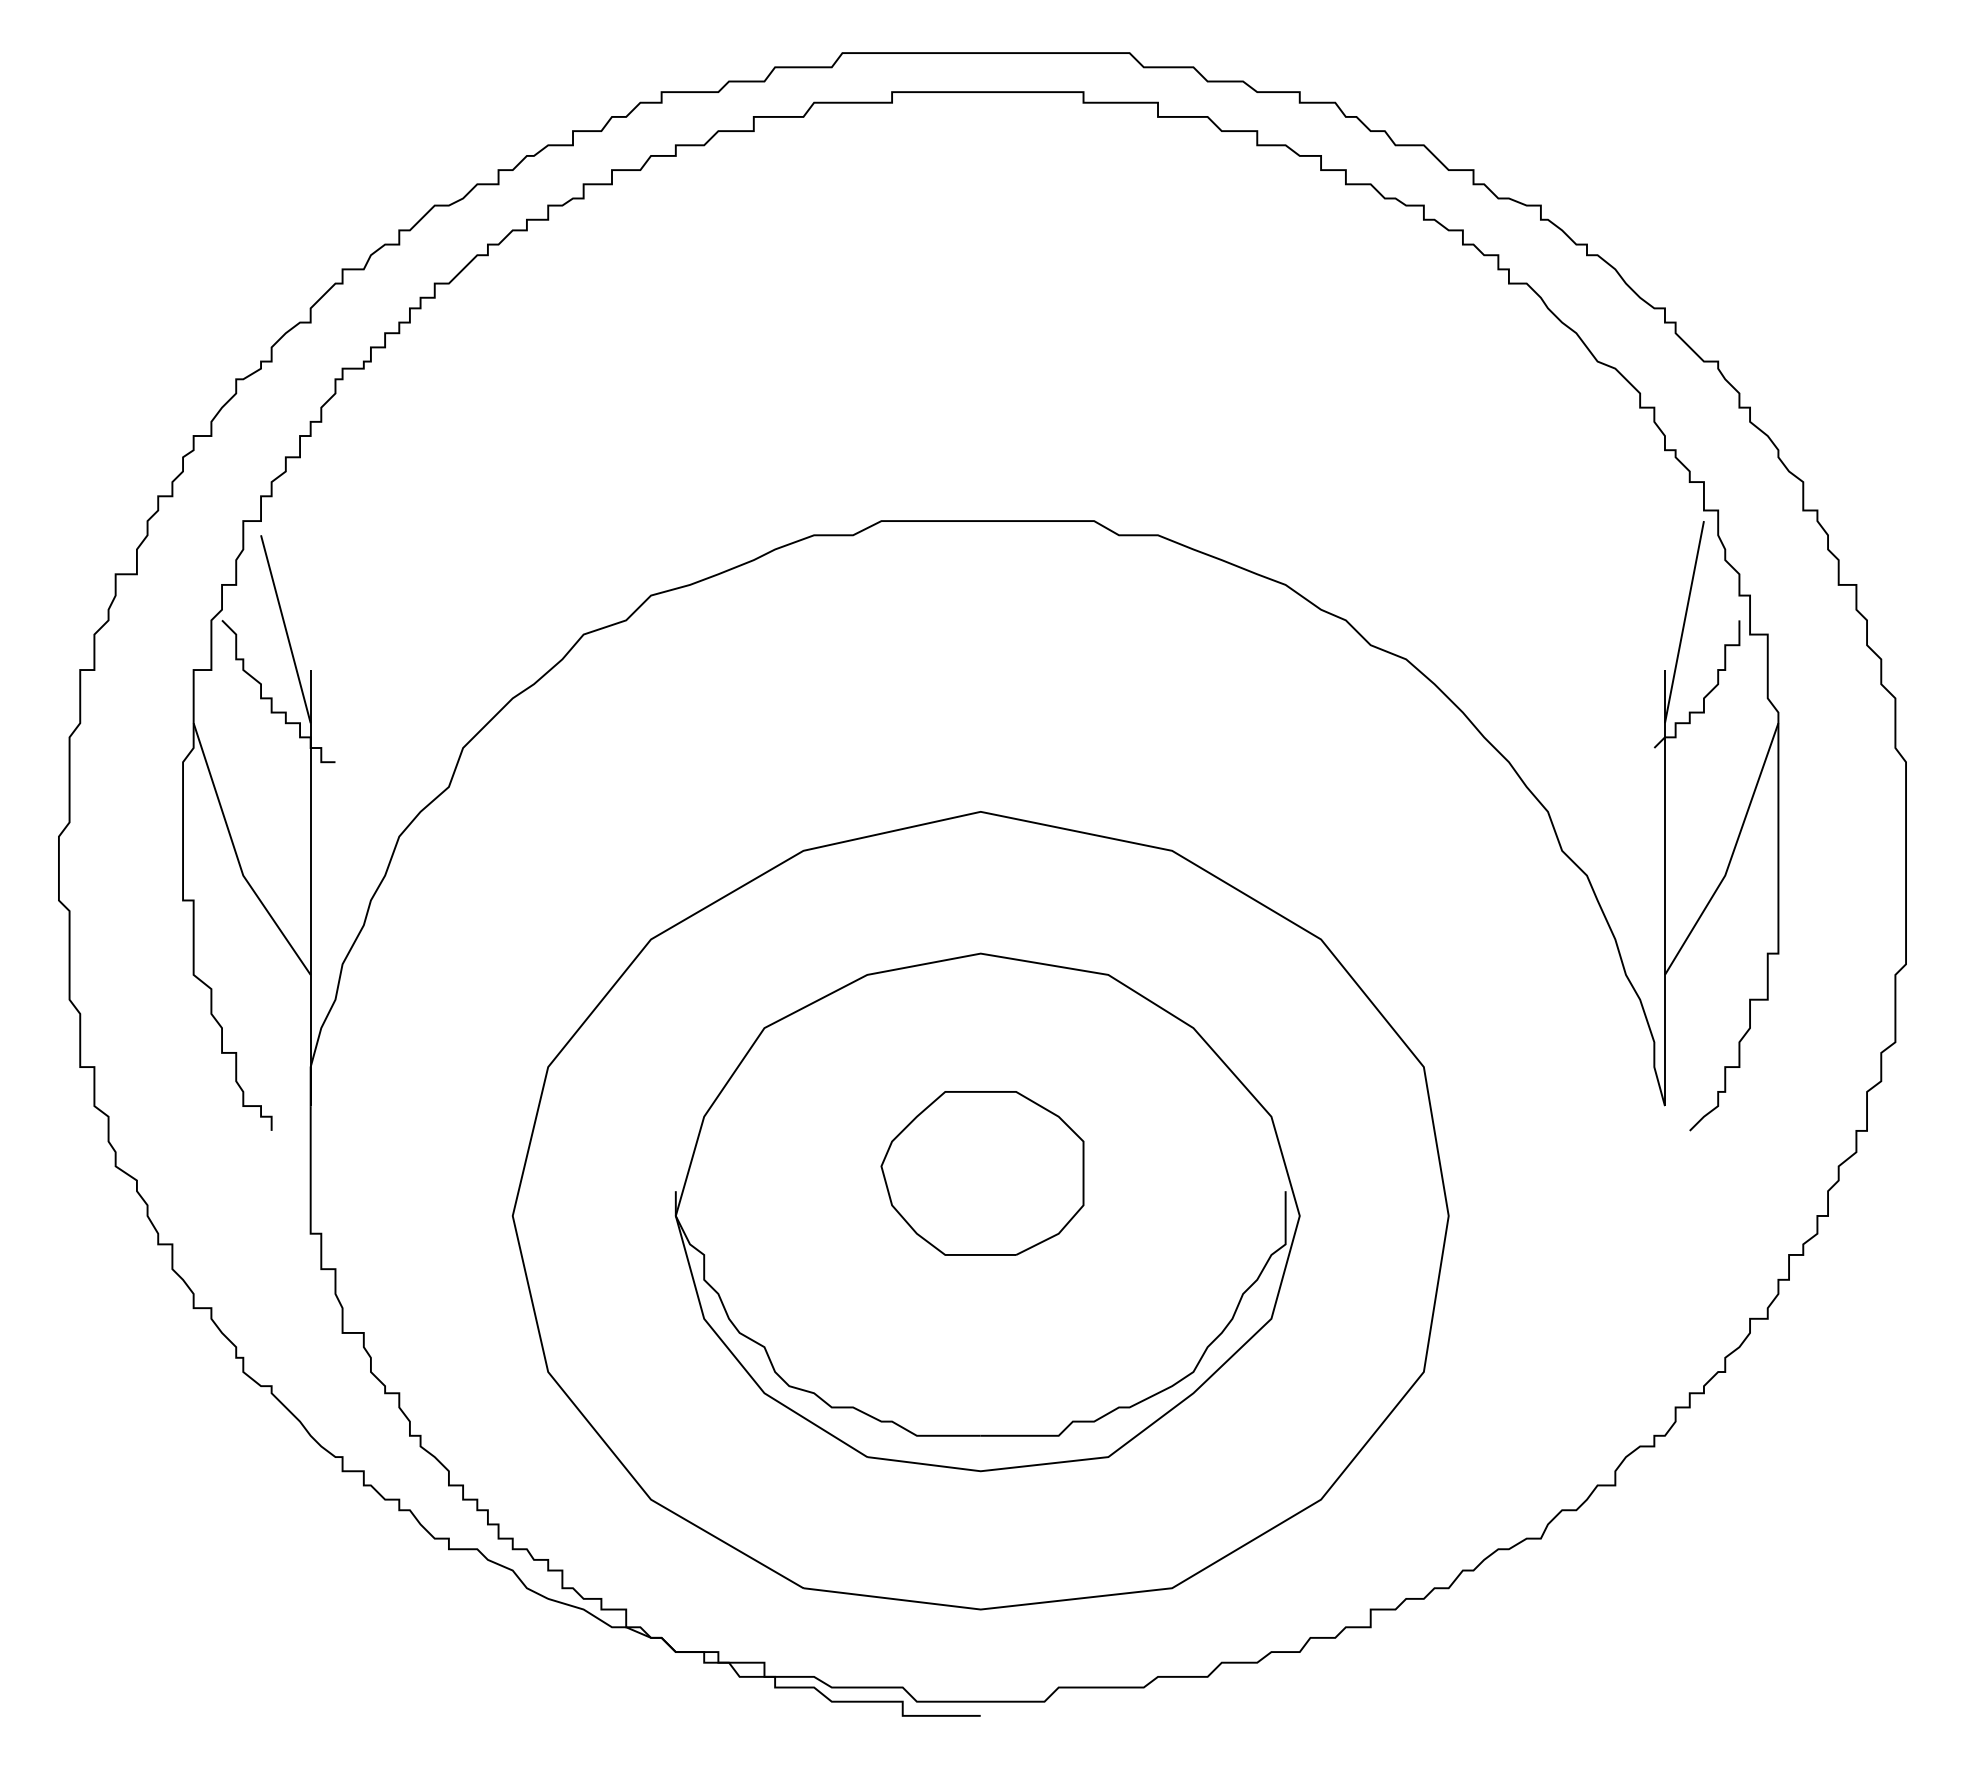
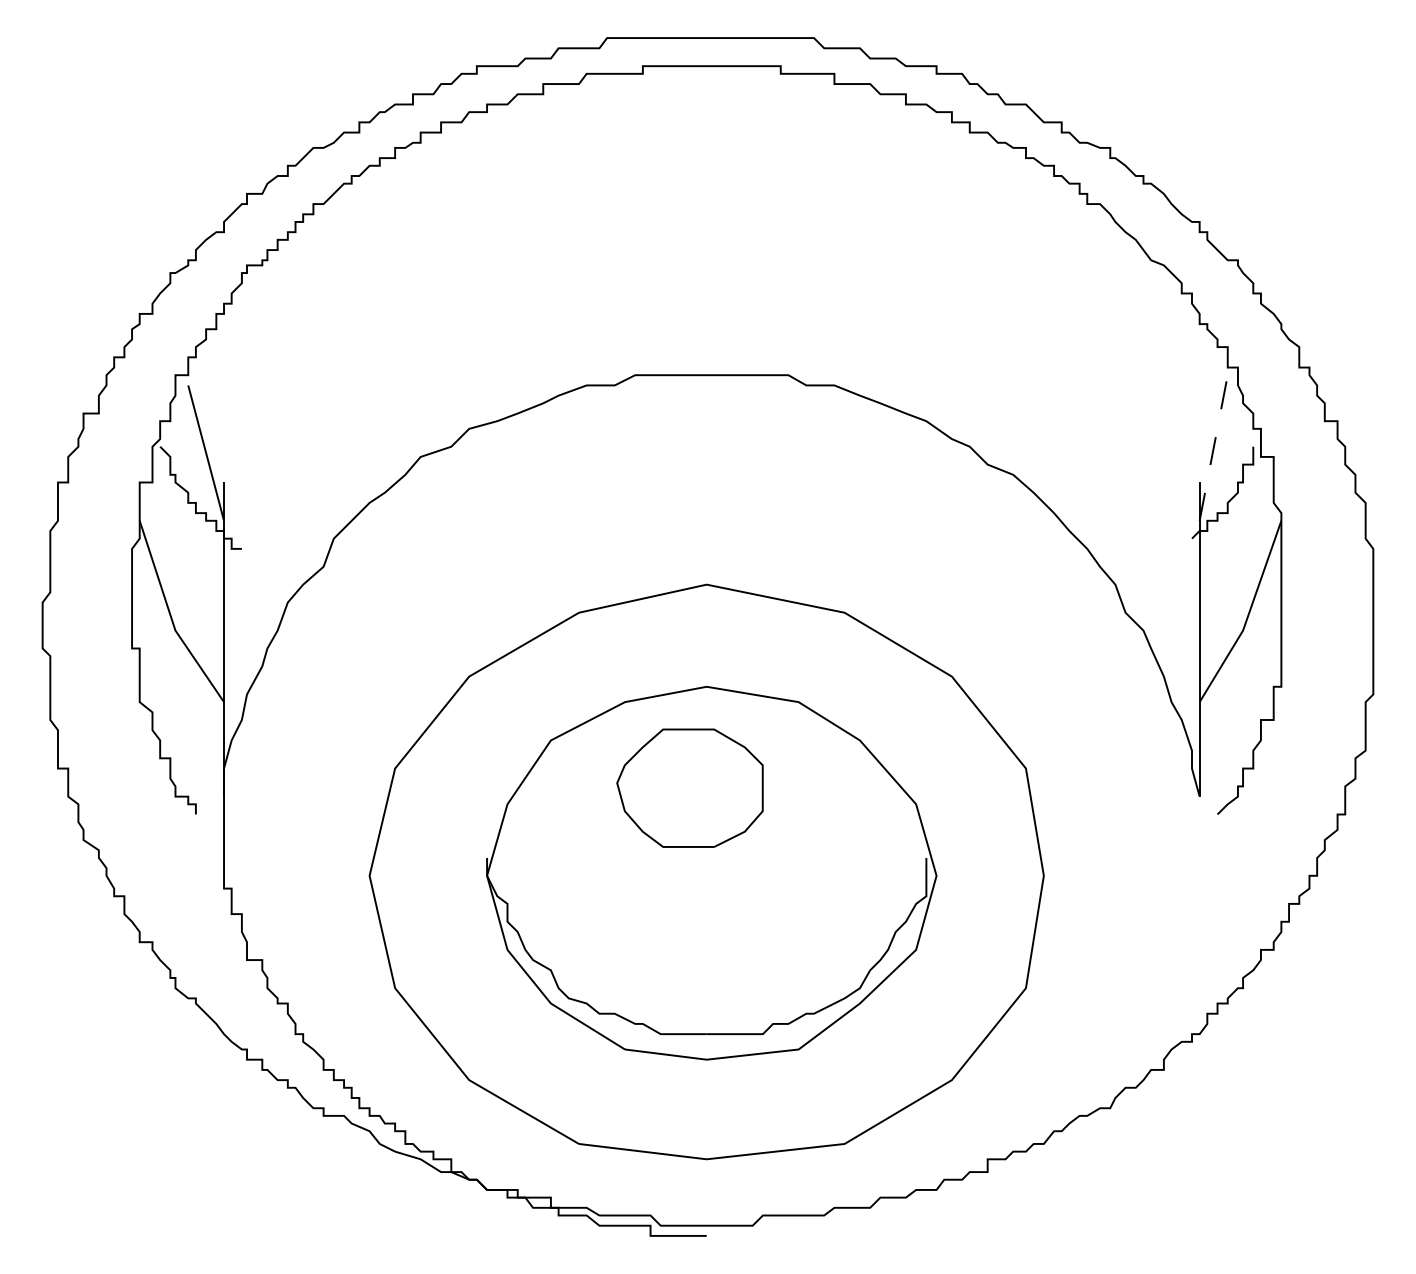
line: (1684, 622) -> (1213, 448), solid -> dashed
part: (982, 1173) -> (689, 788), moved

